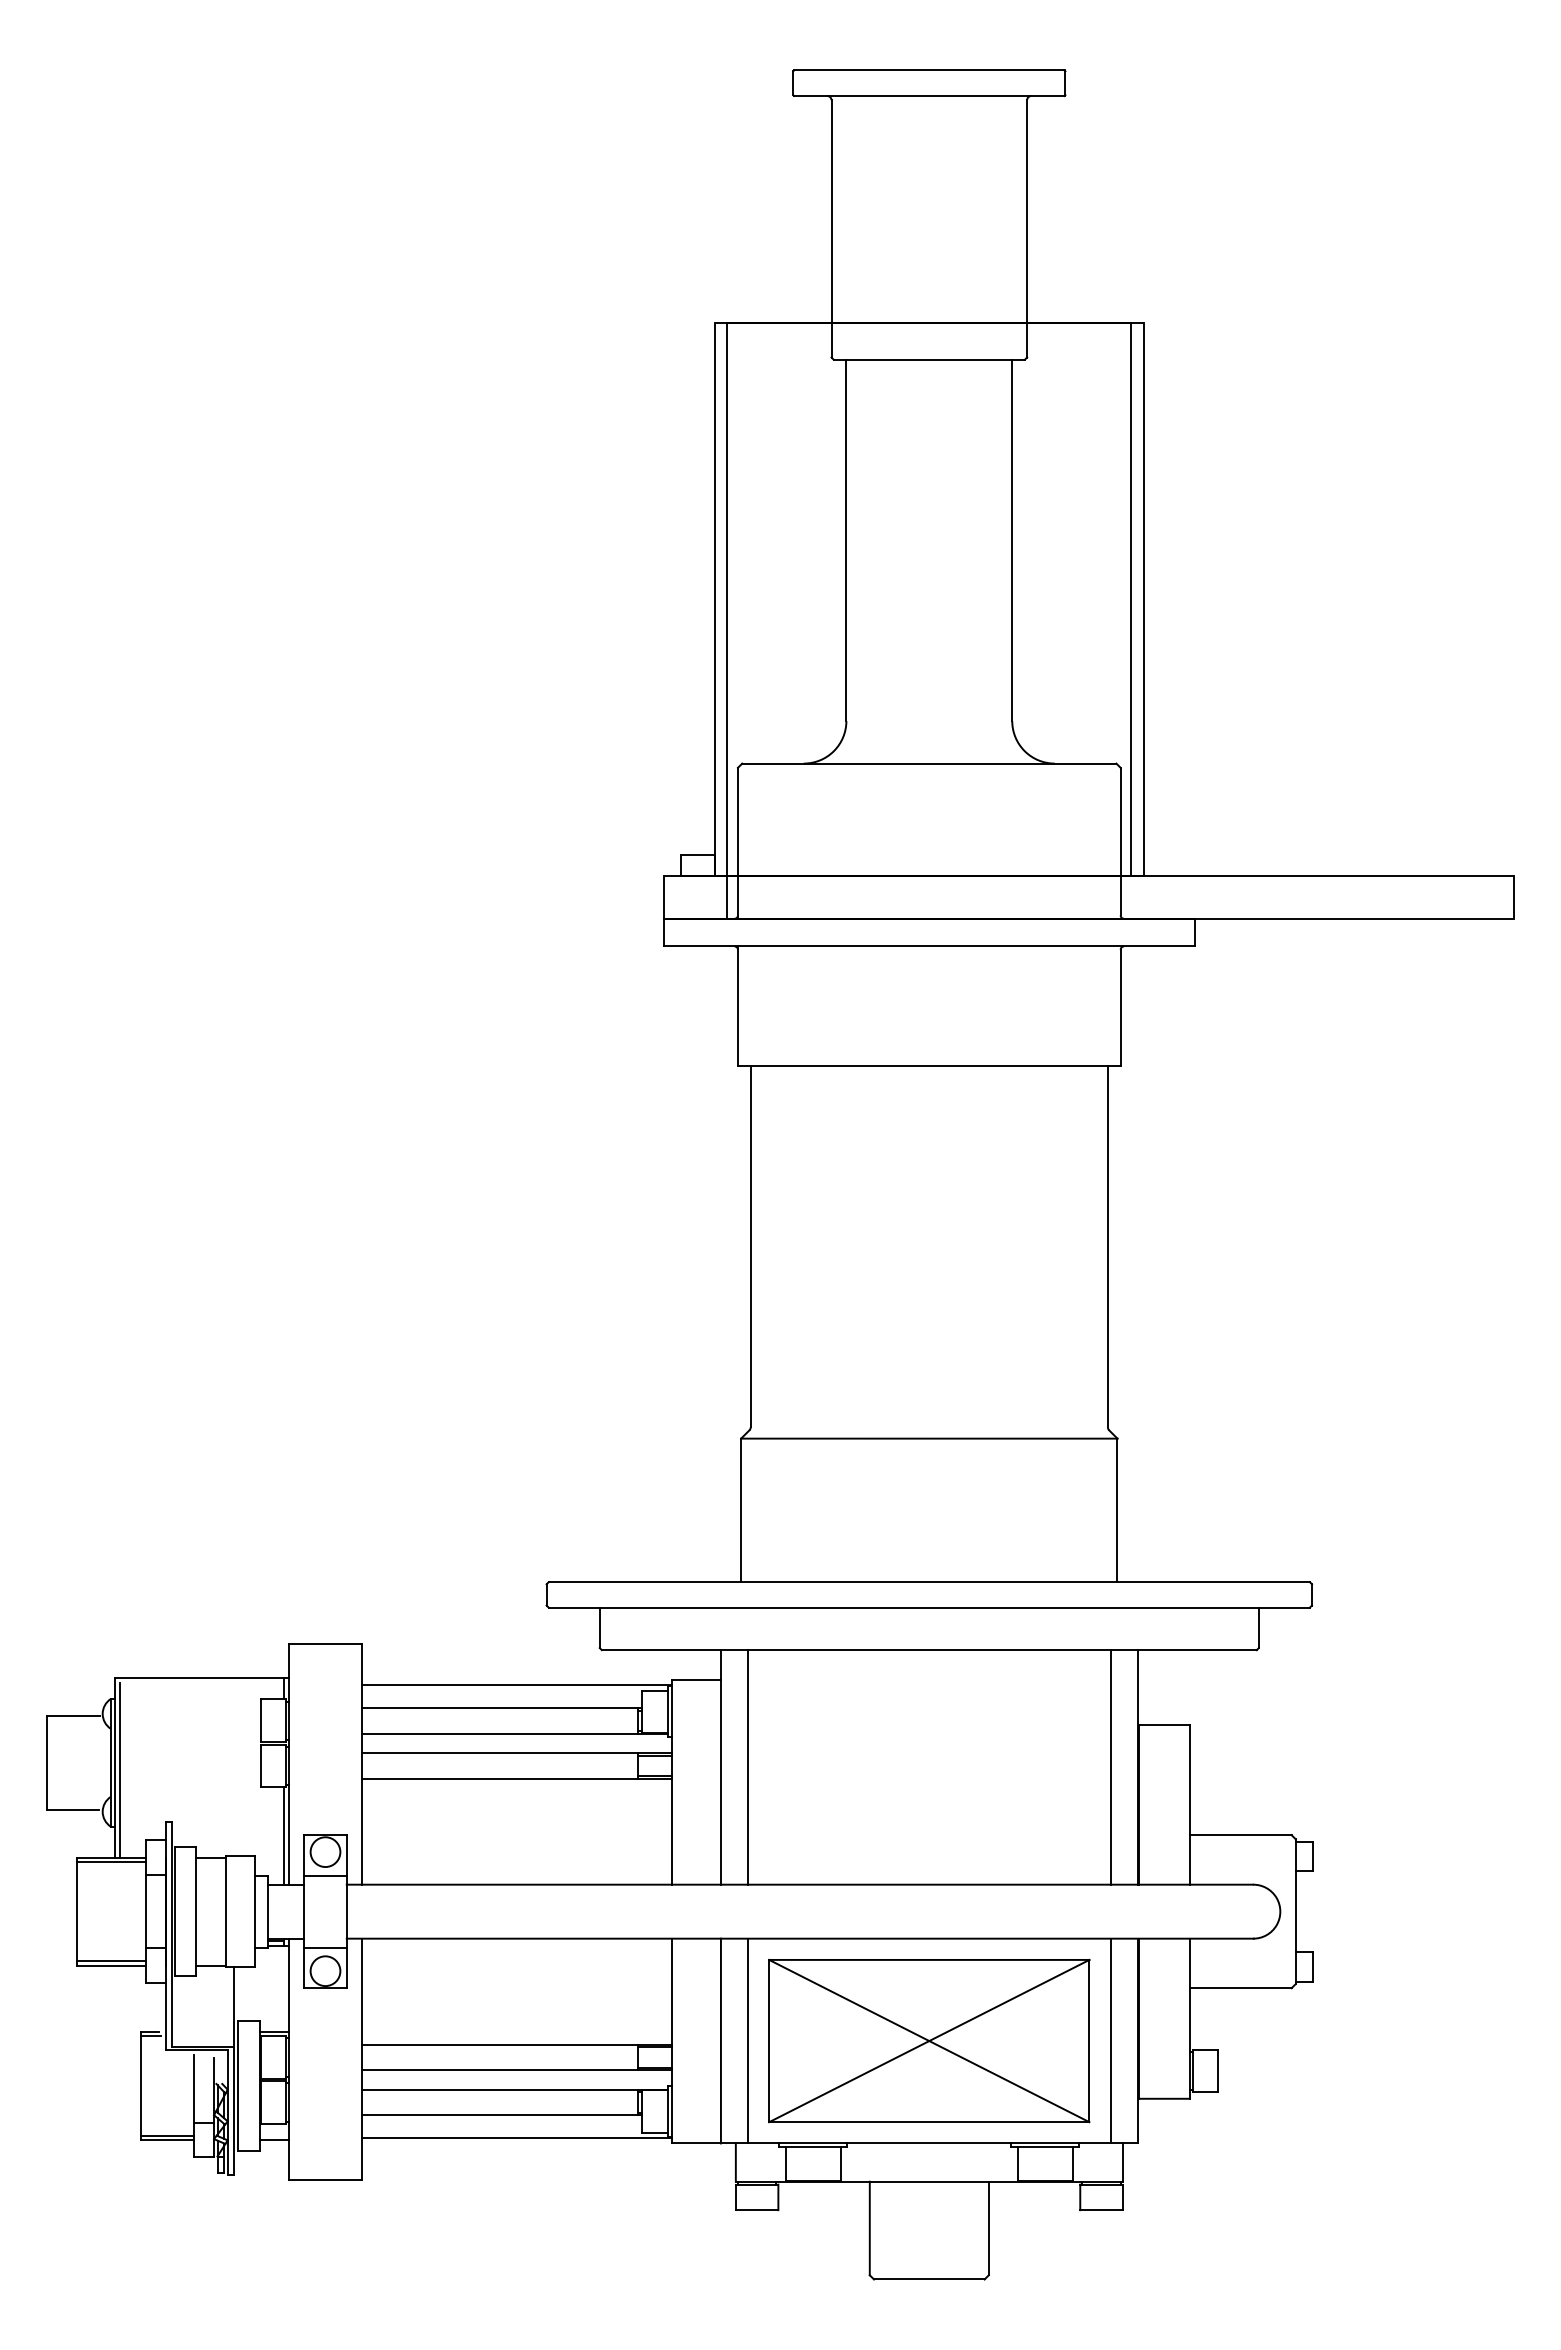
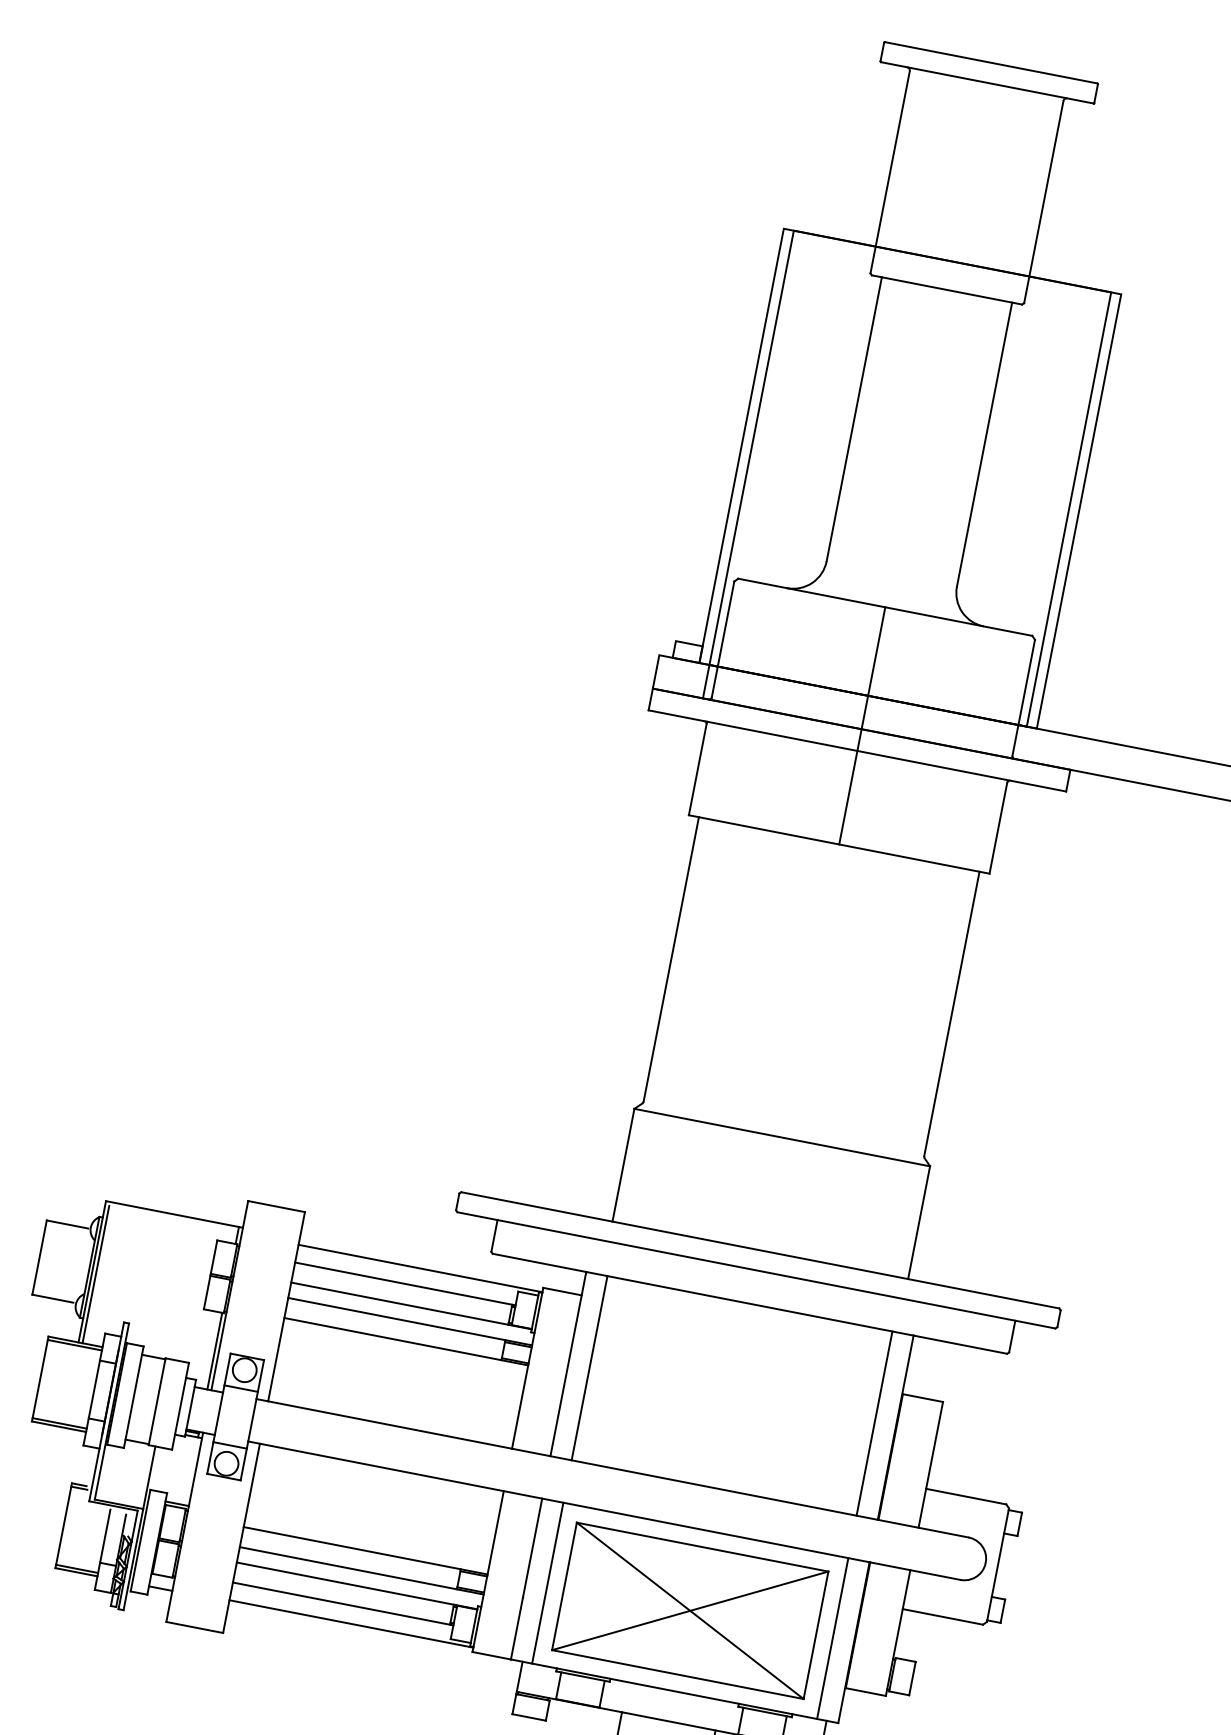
line: (929, 914) -> (862, 725), added

